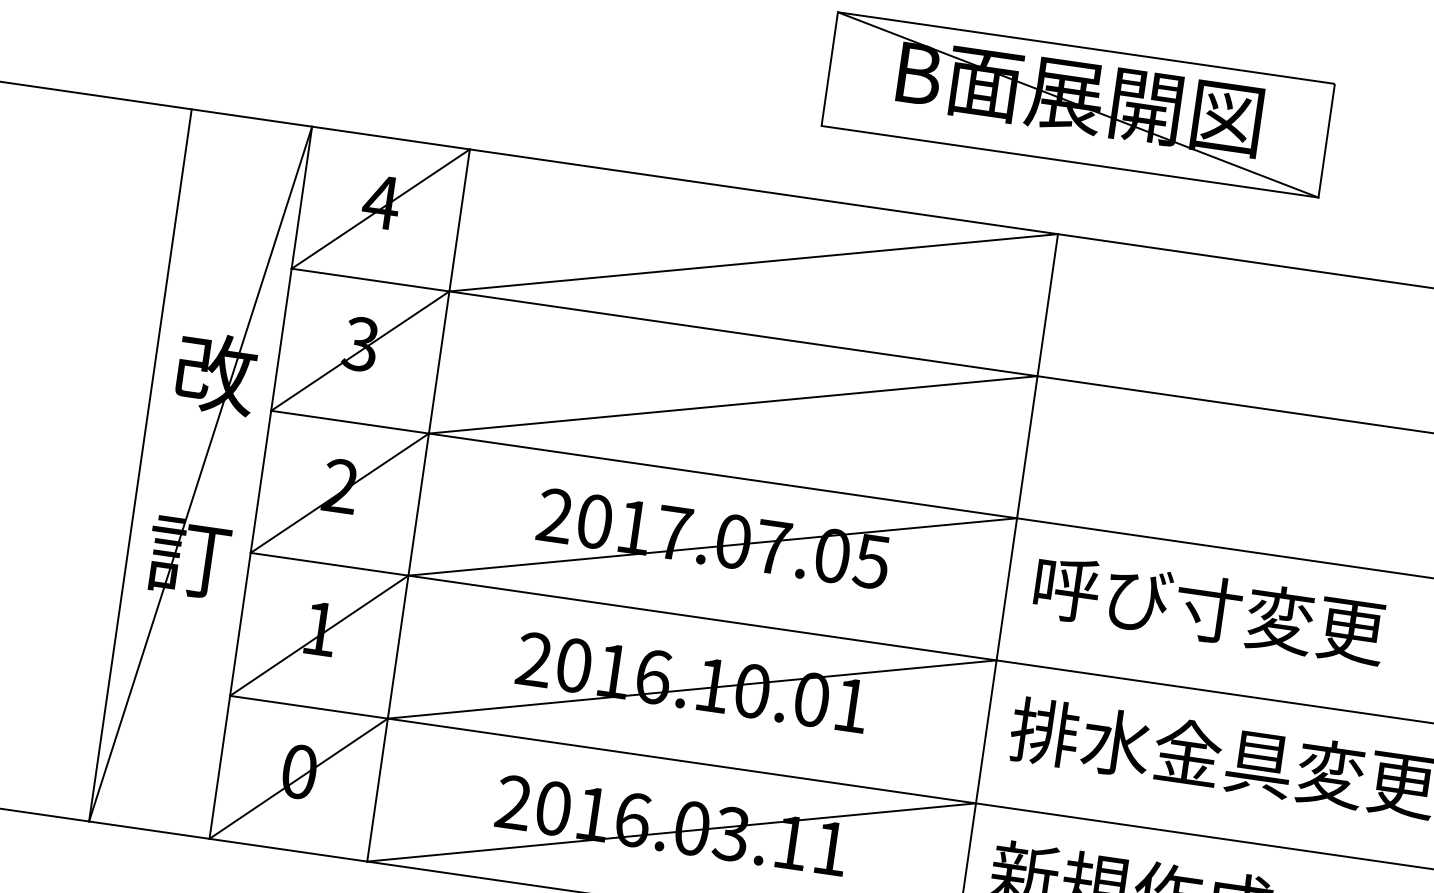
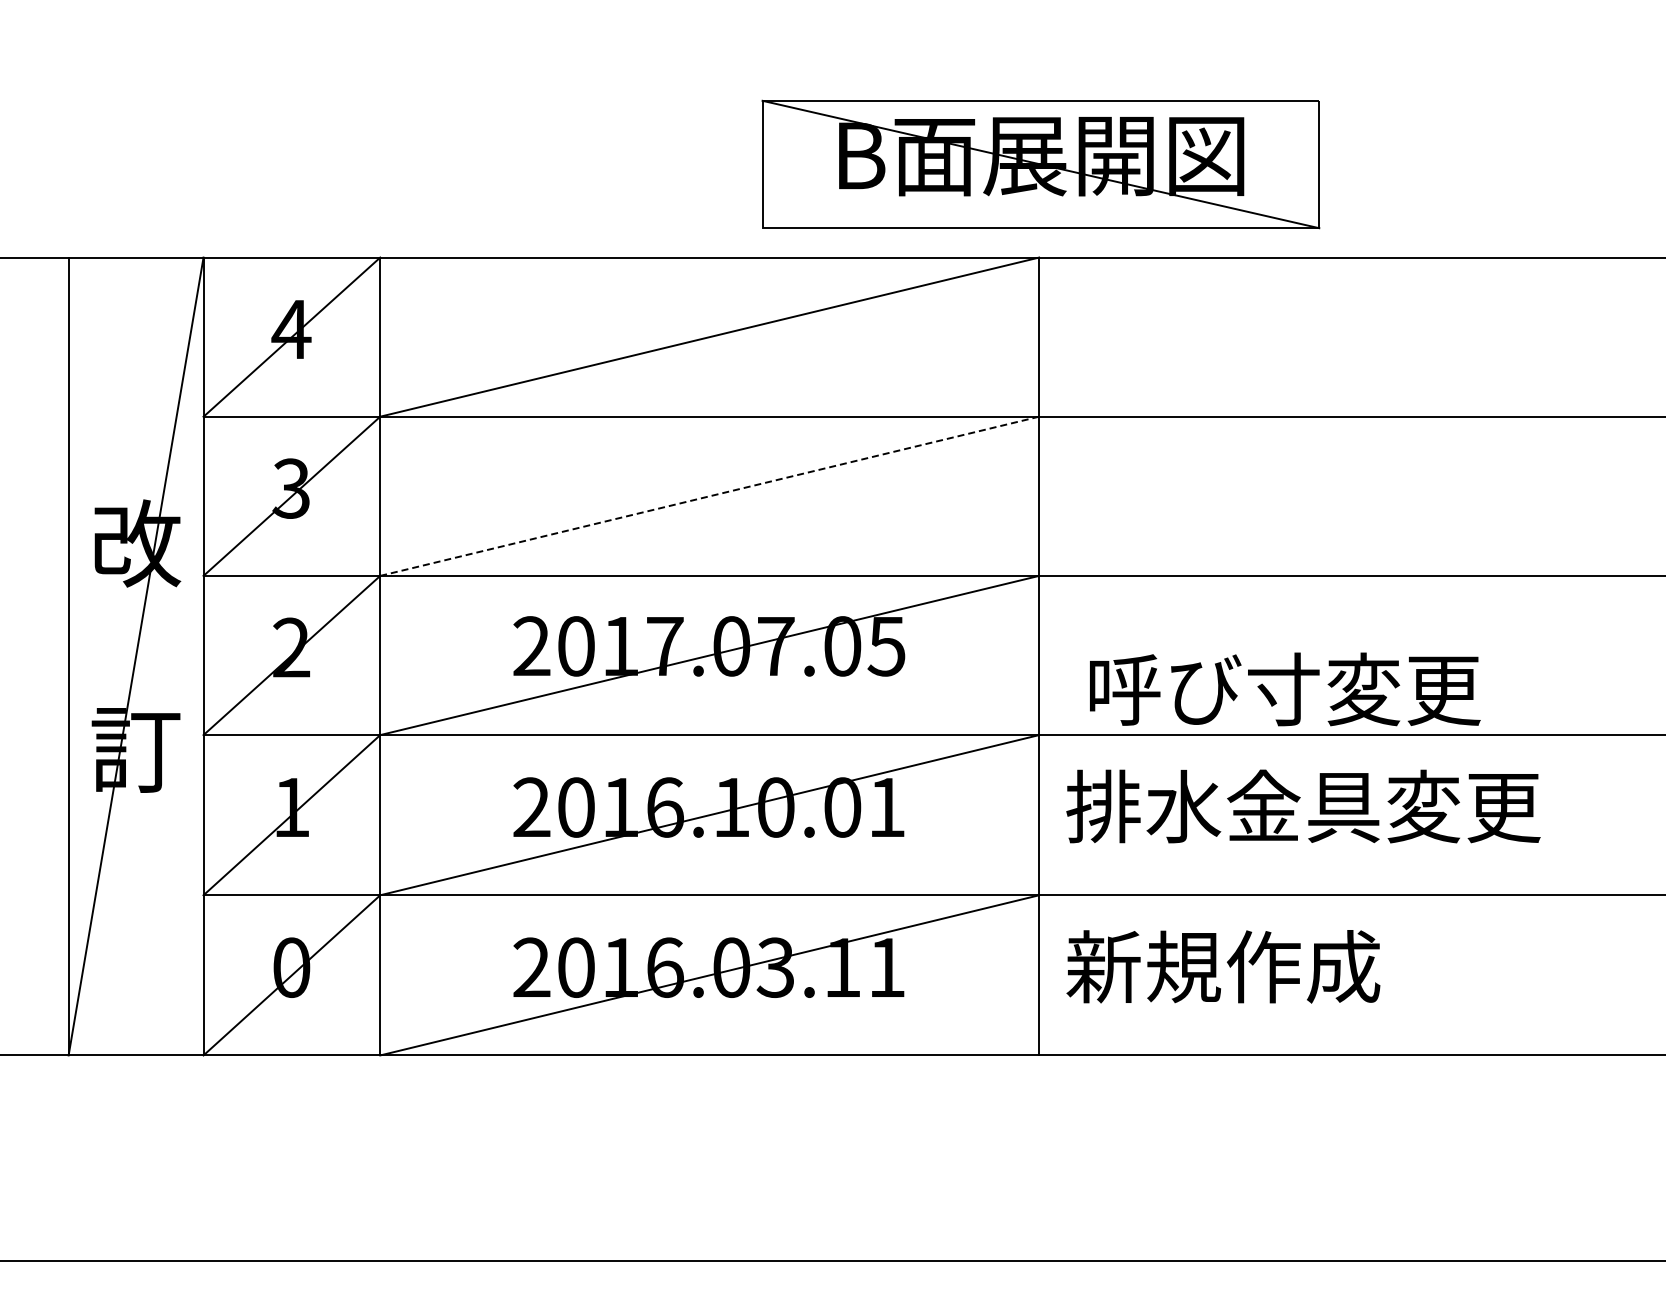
part: (1077, 104) -> (1040, 164), moved
line: (733, 405) -> (709, 496), solid -> dashed
text: (1210, 609) -> (1285, 689), moved

